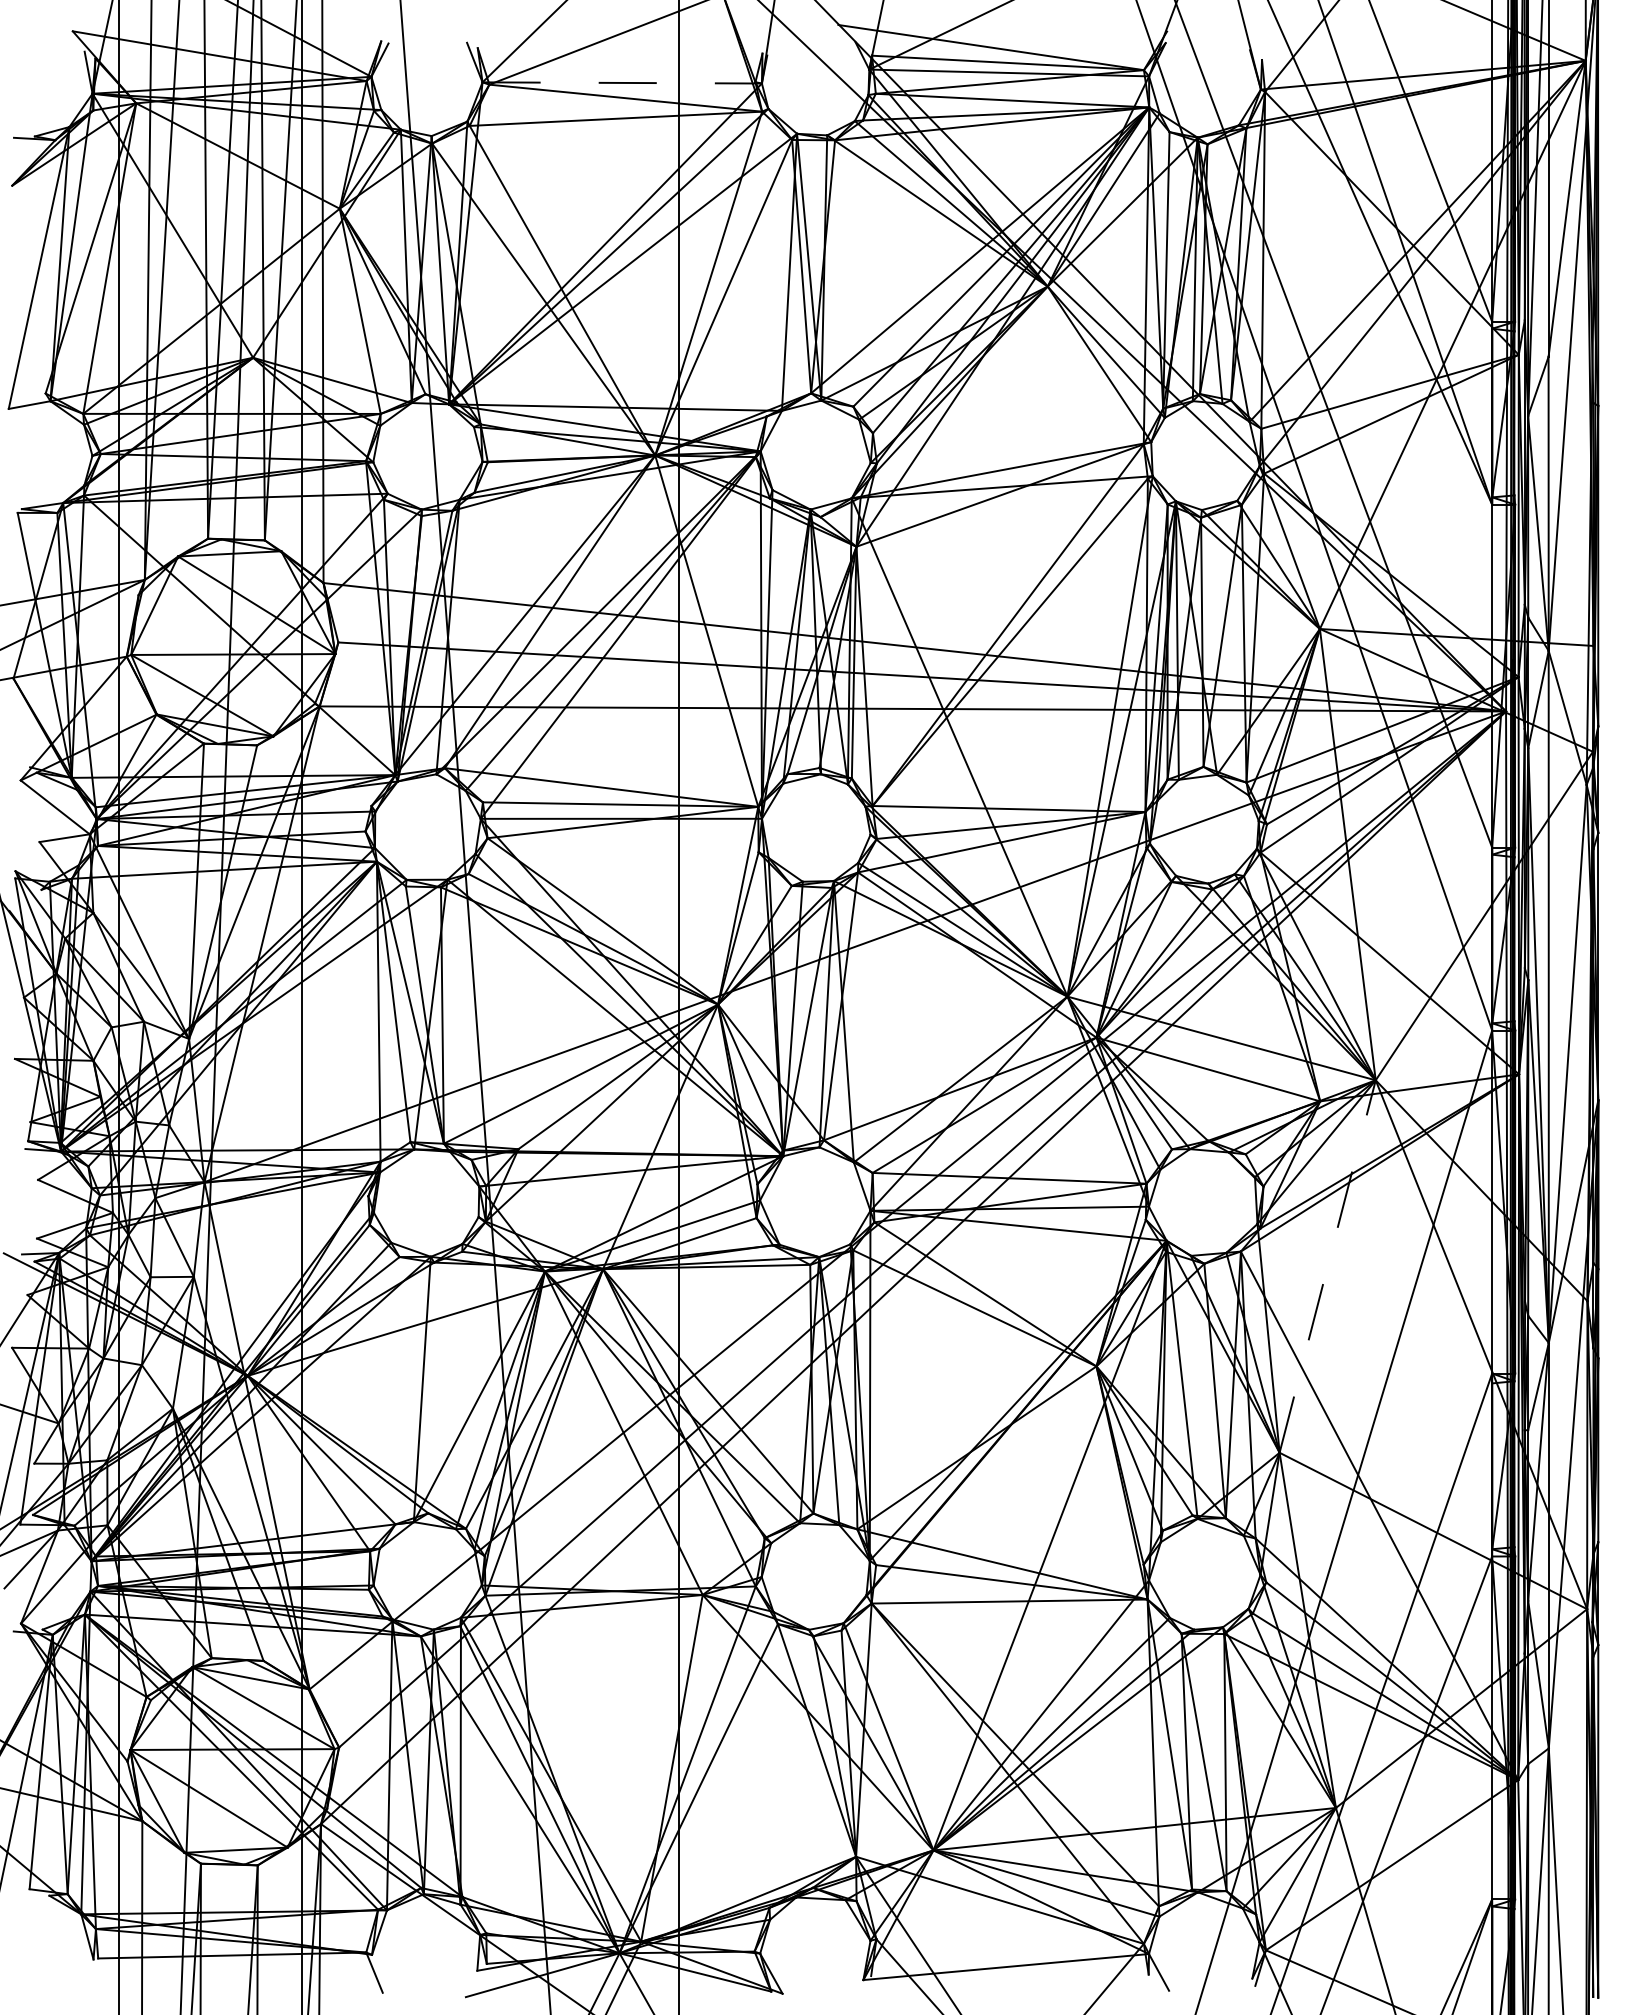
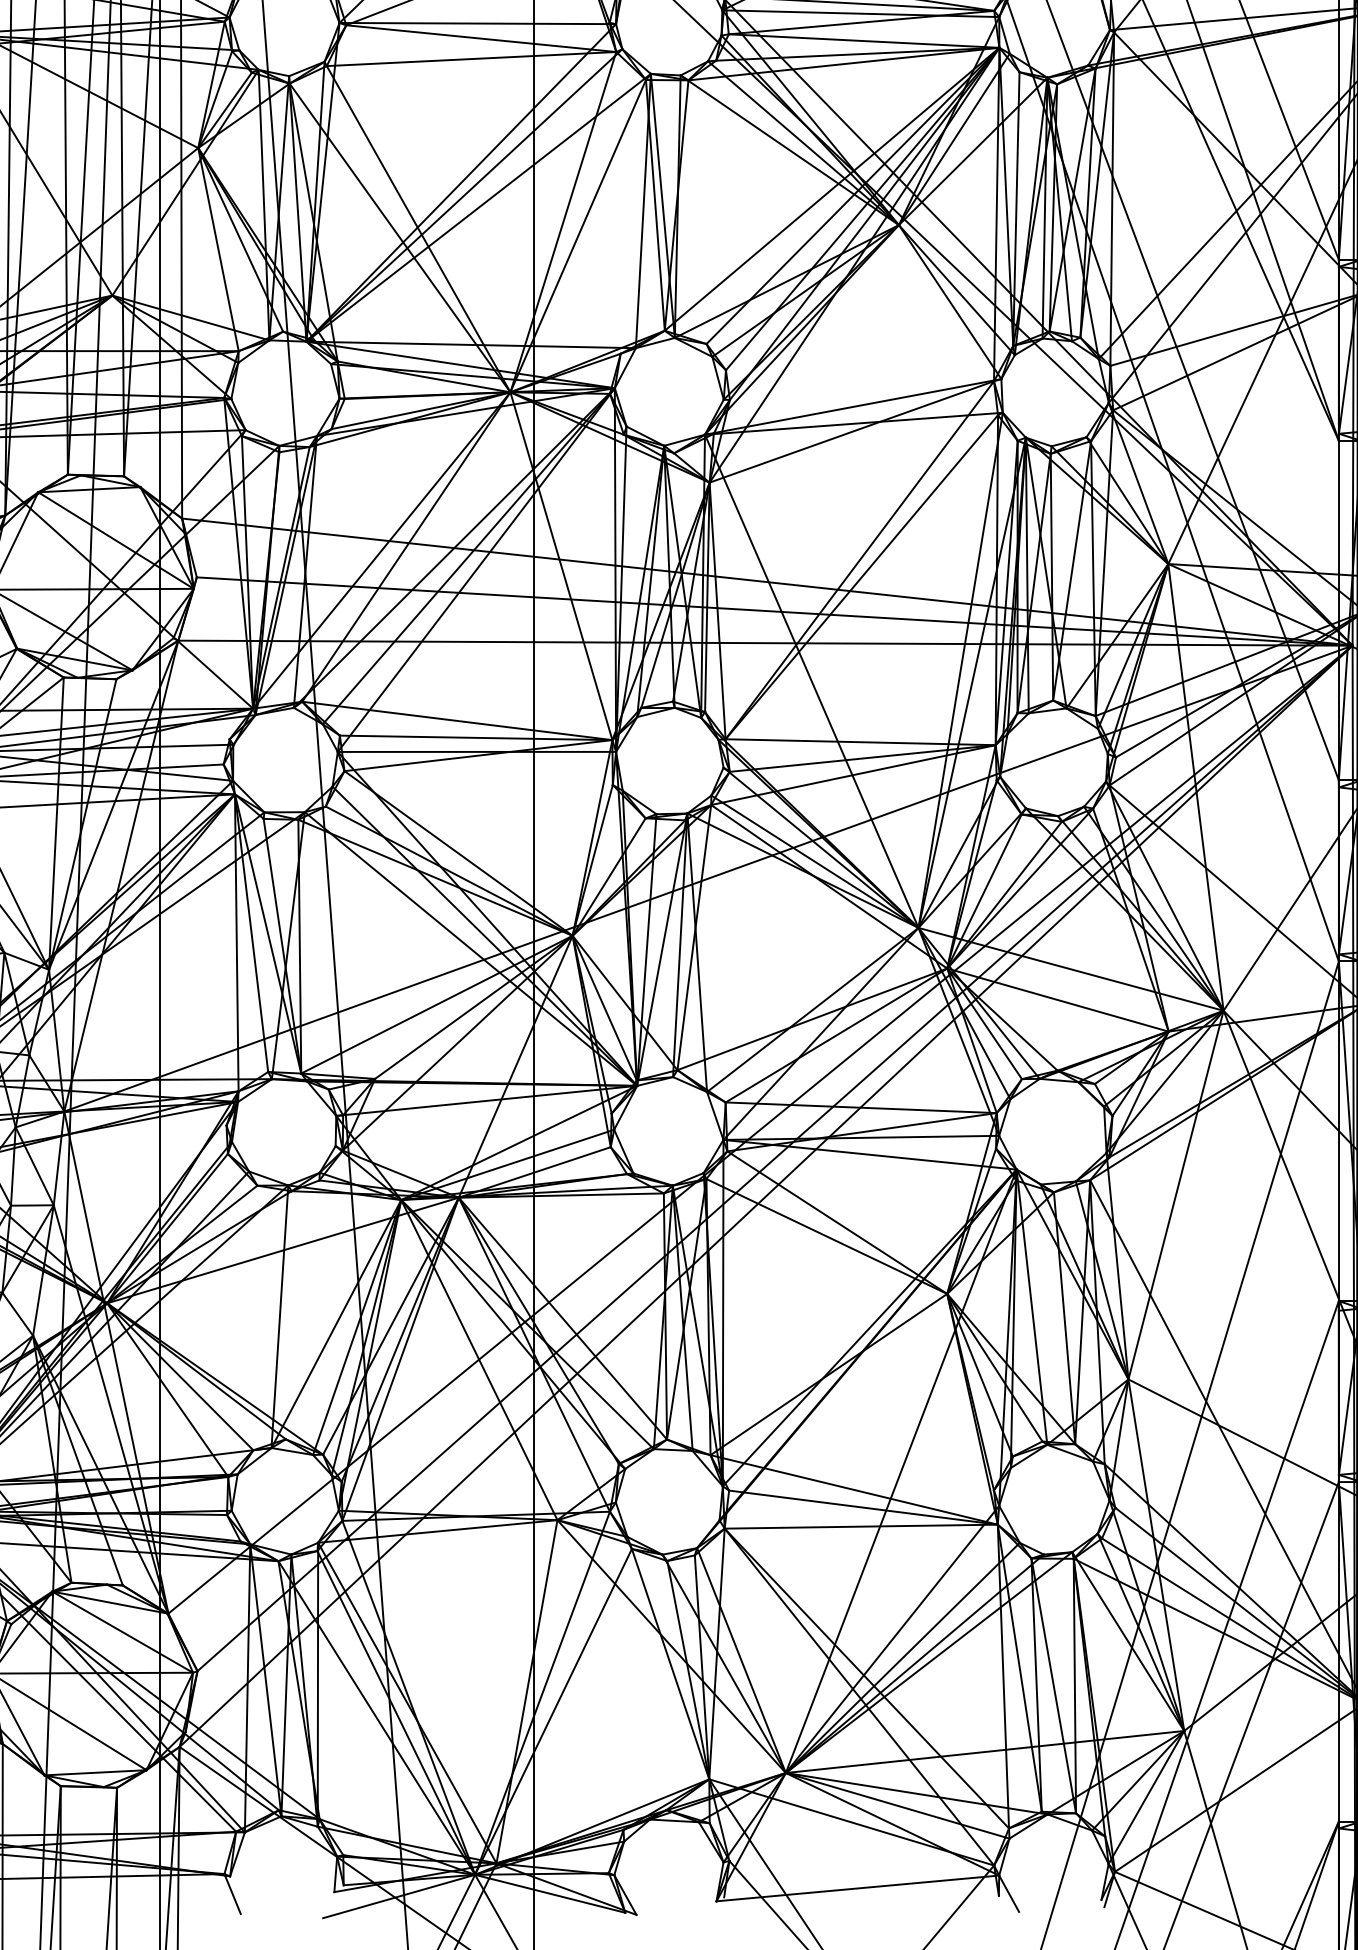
line: (622, 82) -> (478, 23), dashed -> solid
line: (1327, 1266) -> (1175, 1195), dashed -> solid

